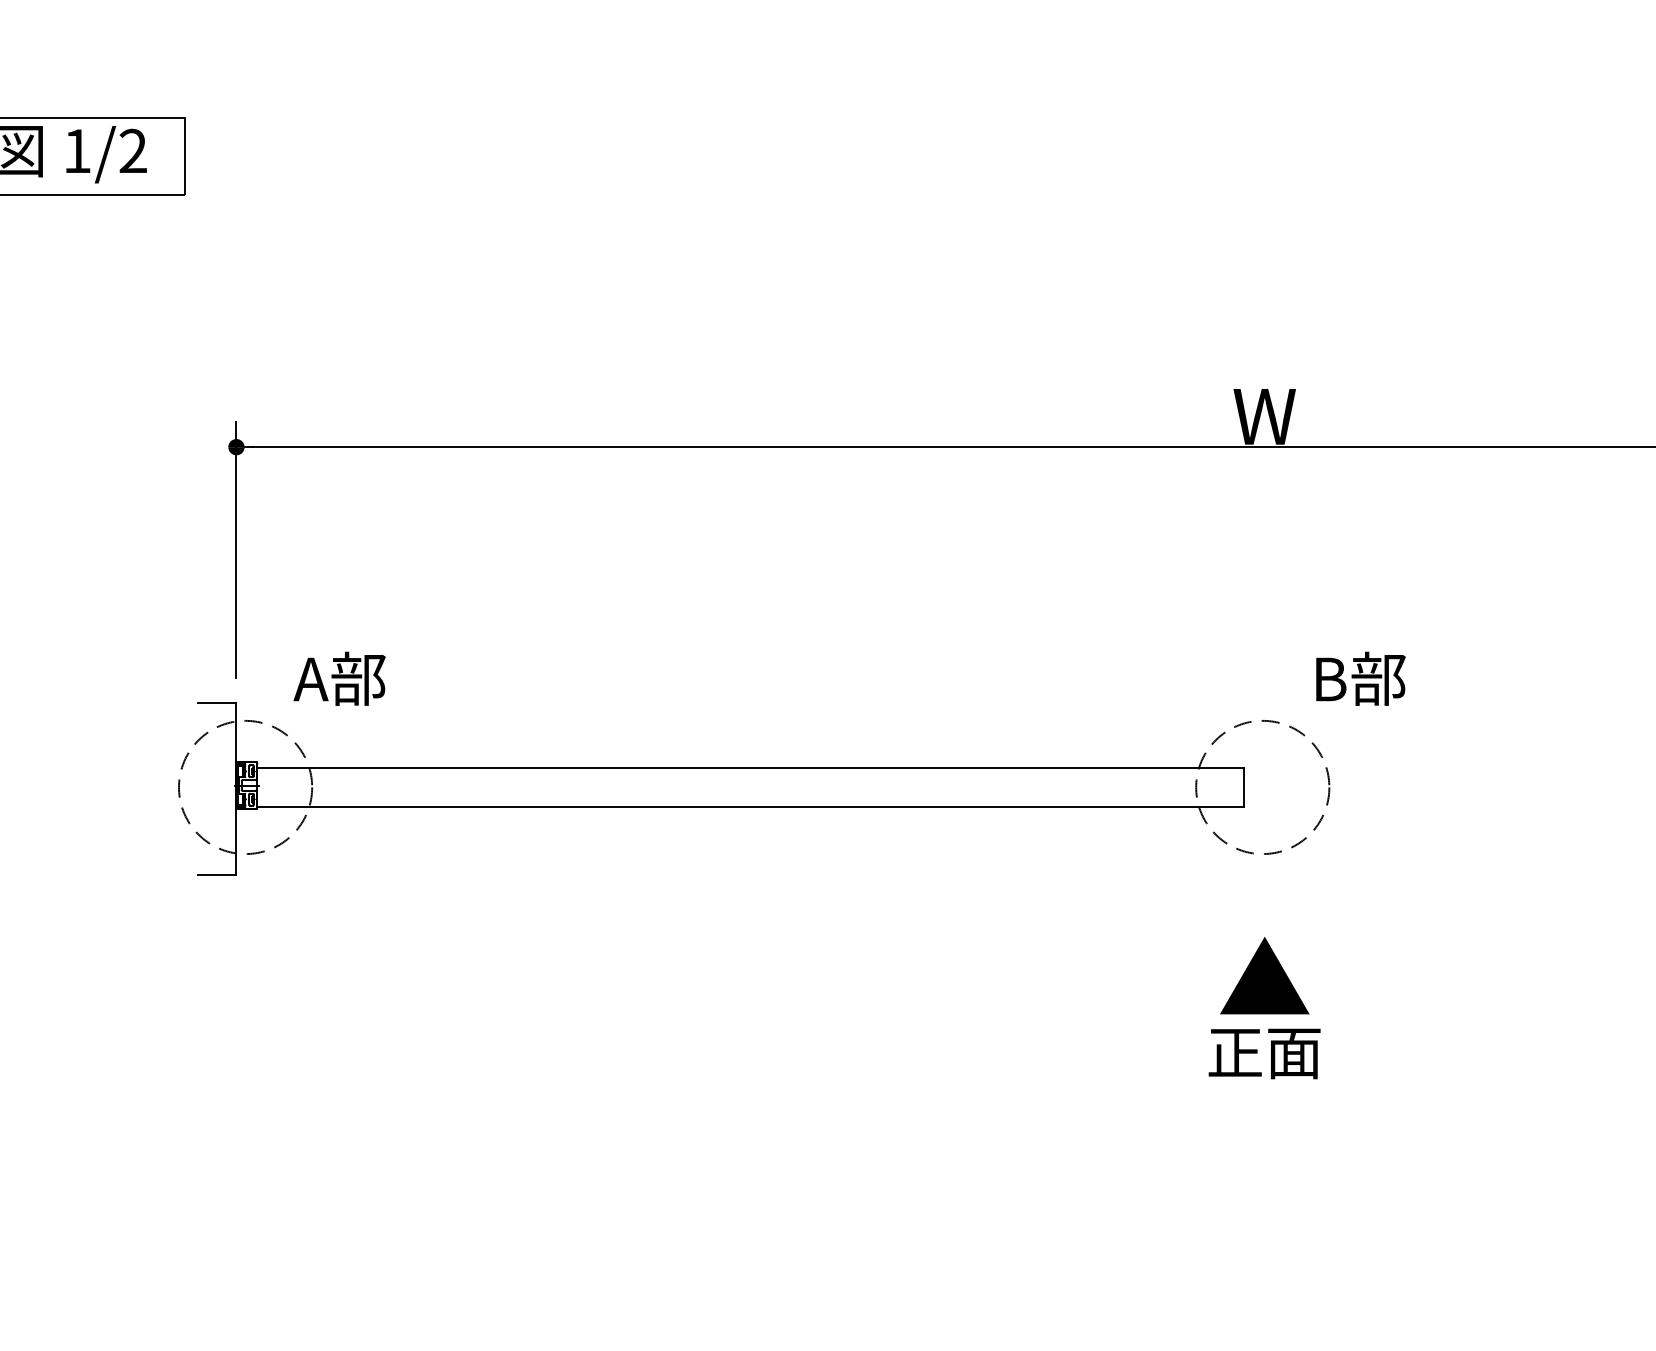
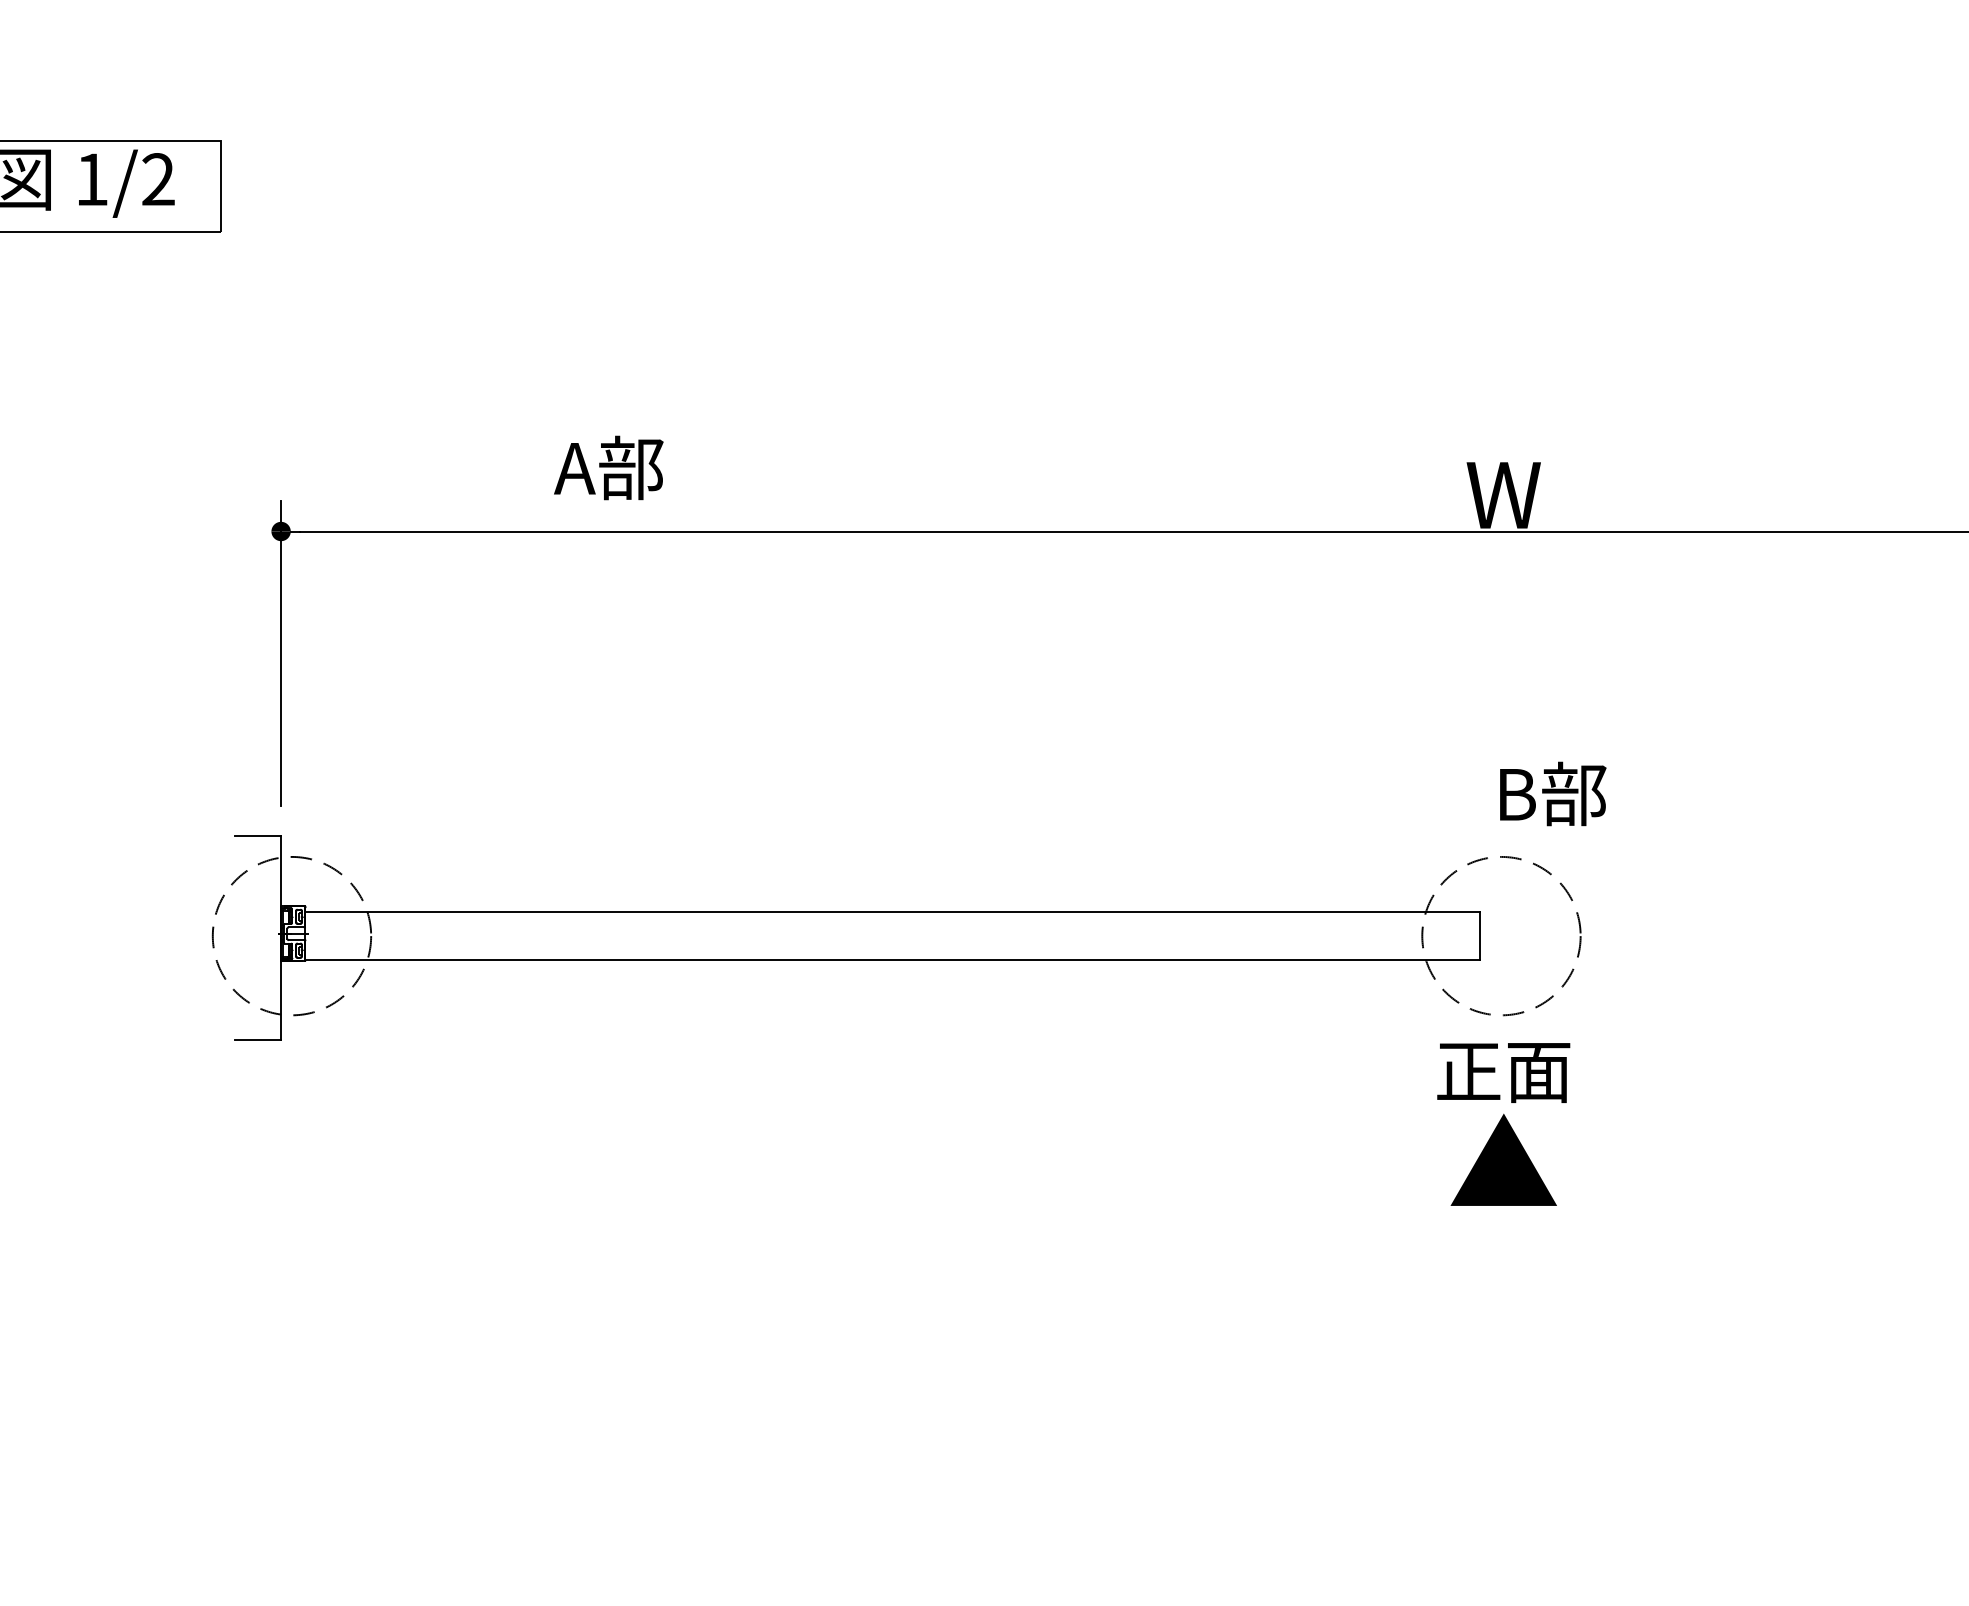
text: (339, 678) -> (608, 467), moved
text: (1361, 678) -> (1553, 793), moved
text: (1264, 1053) -> (1503, 1072), moved

